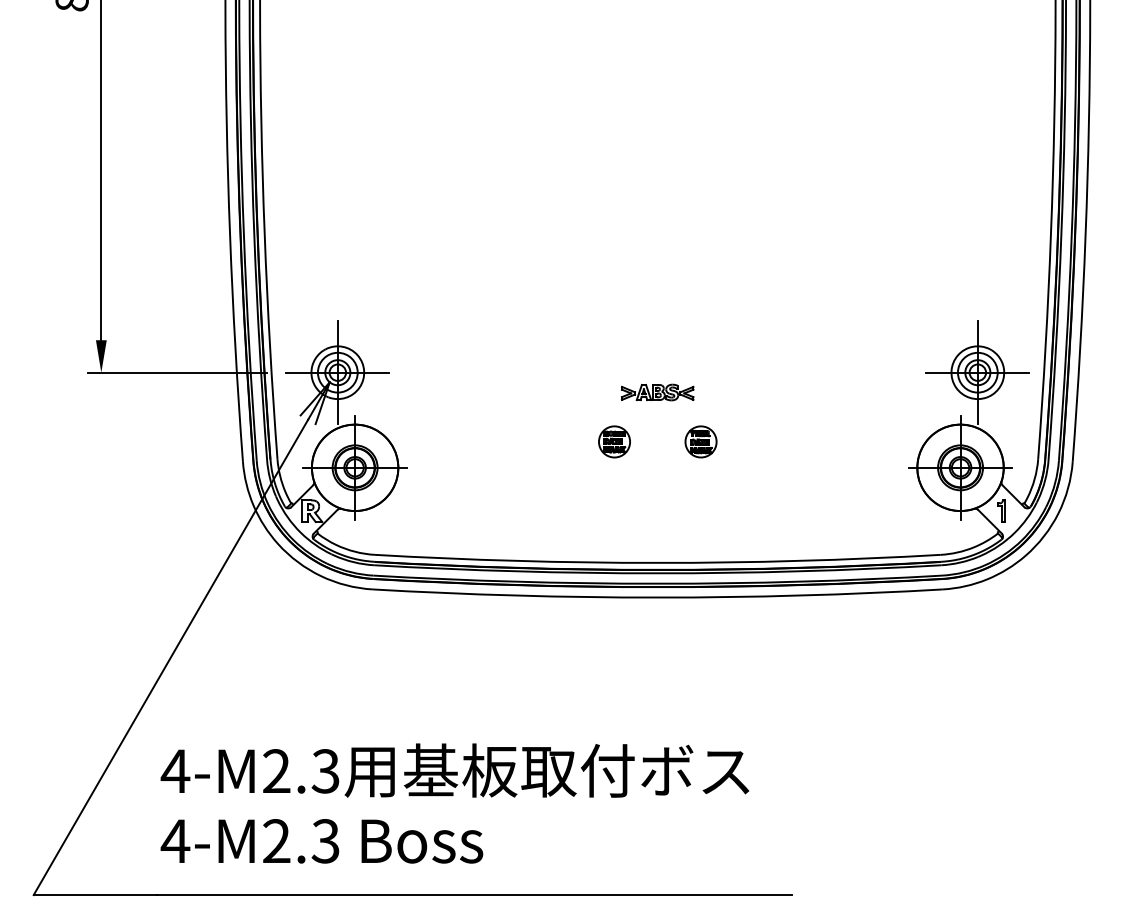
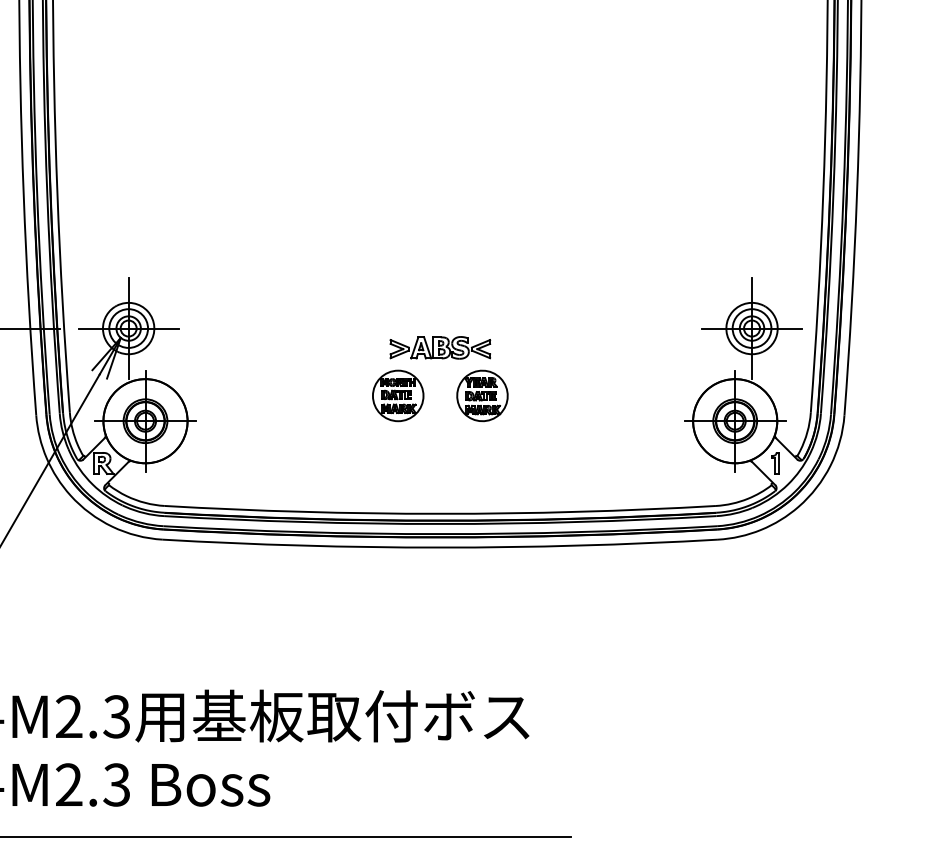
part: (657, 392) -> (440, 347), size x1.43
part: (614, 441) -> (398, 395), size x1.67
part: (700, 441) -> (481, 395), size x1.67

